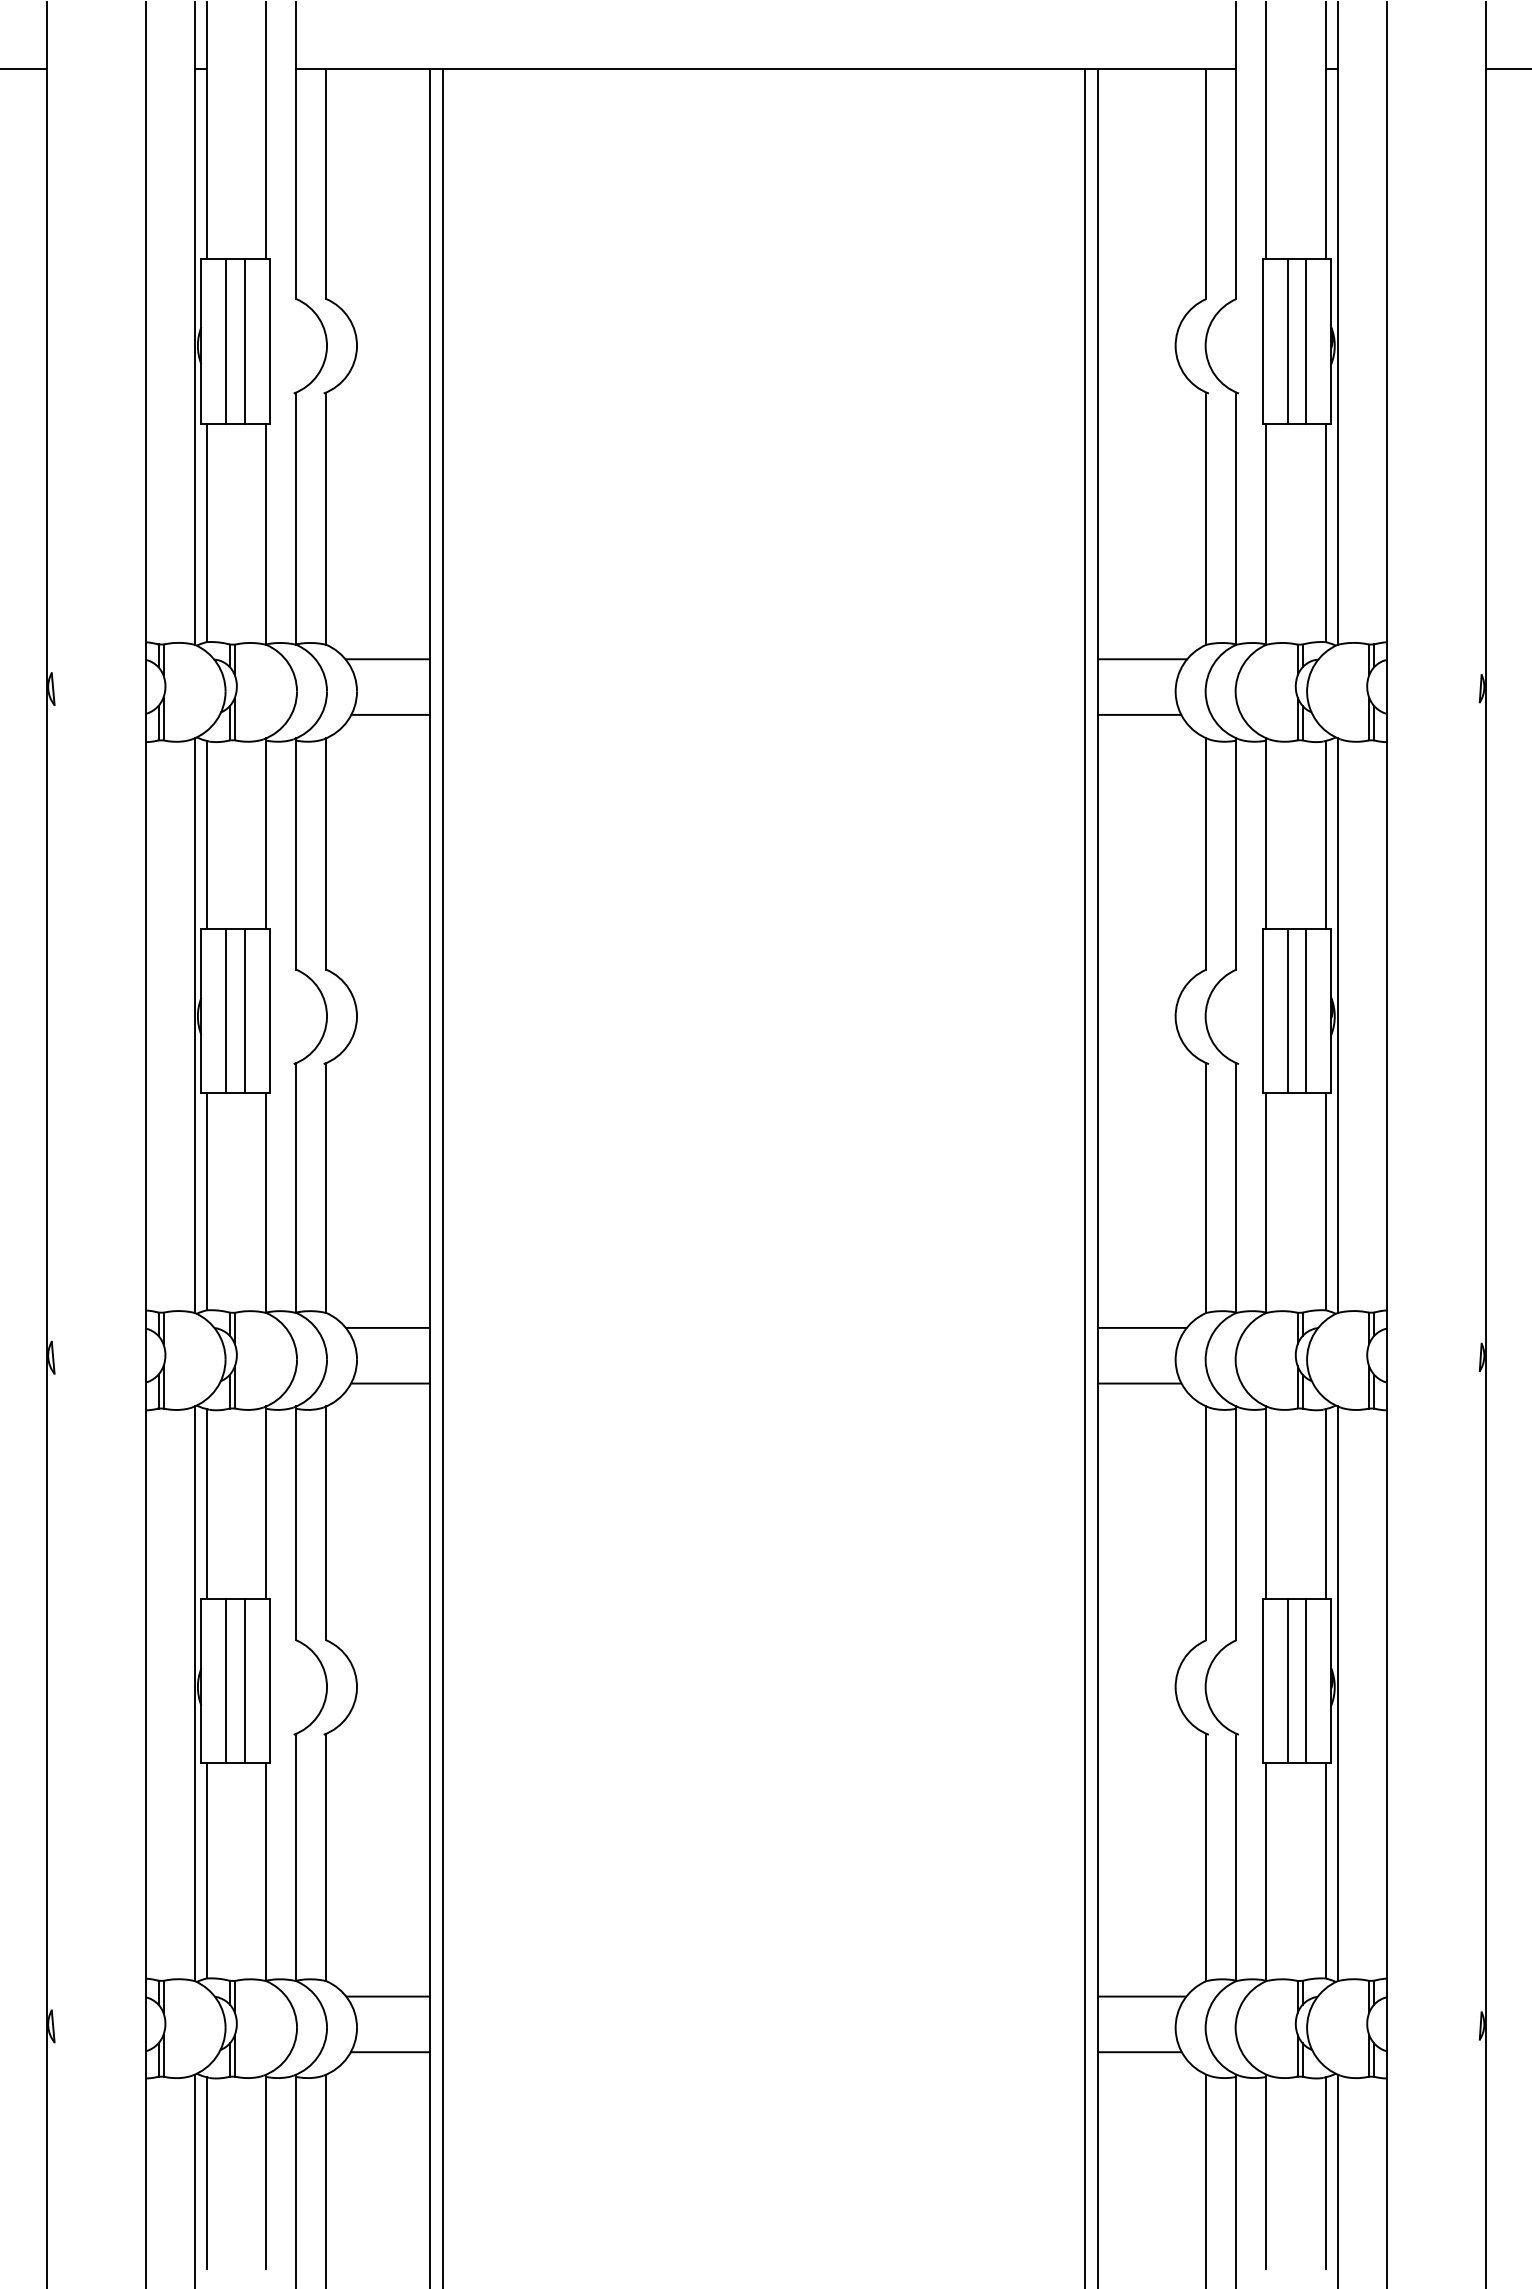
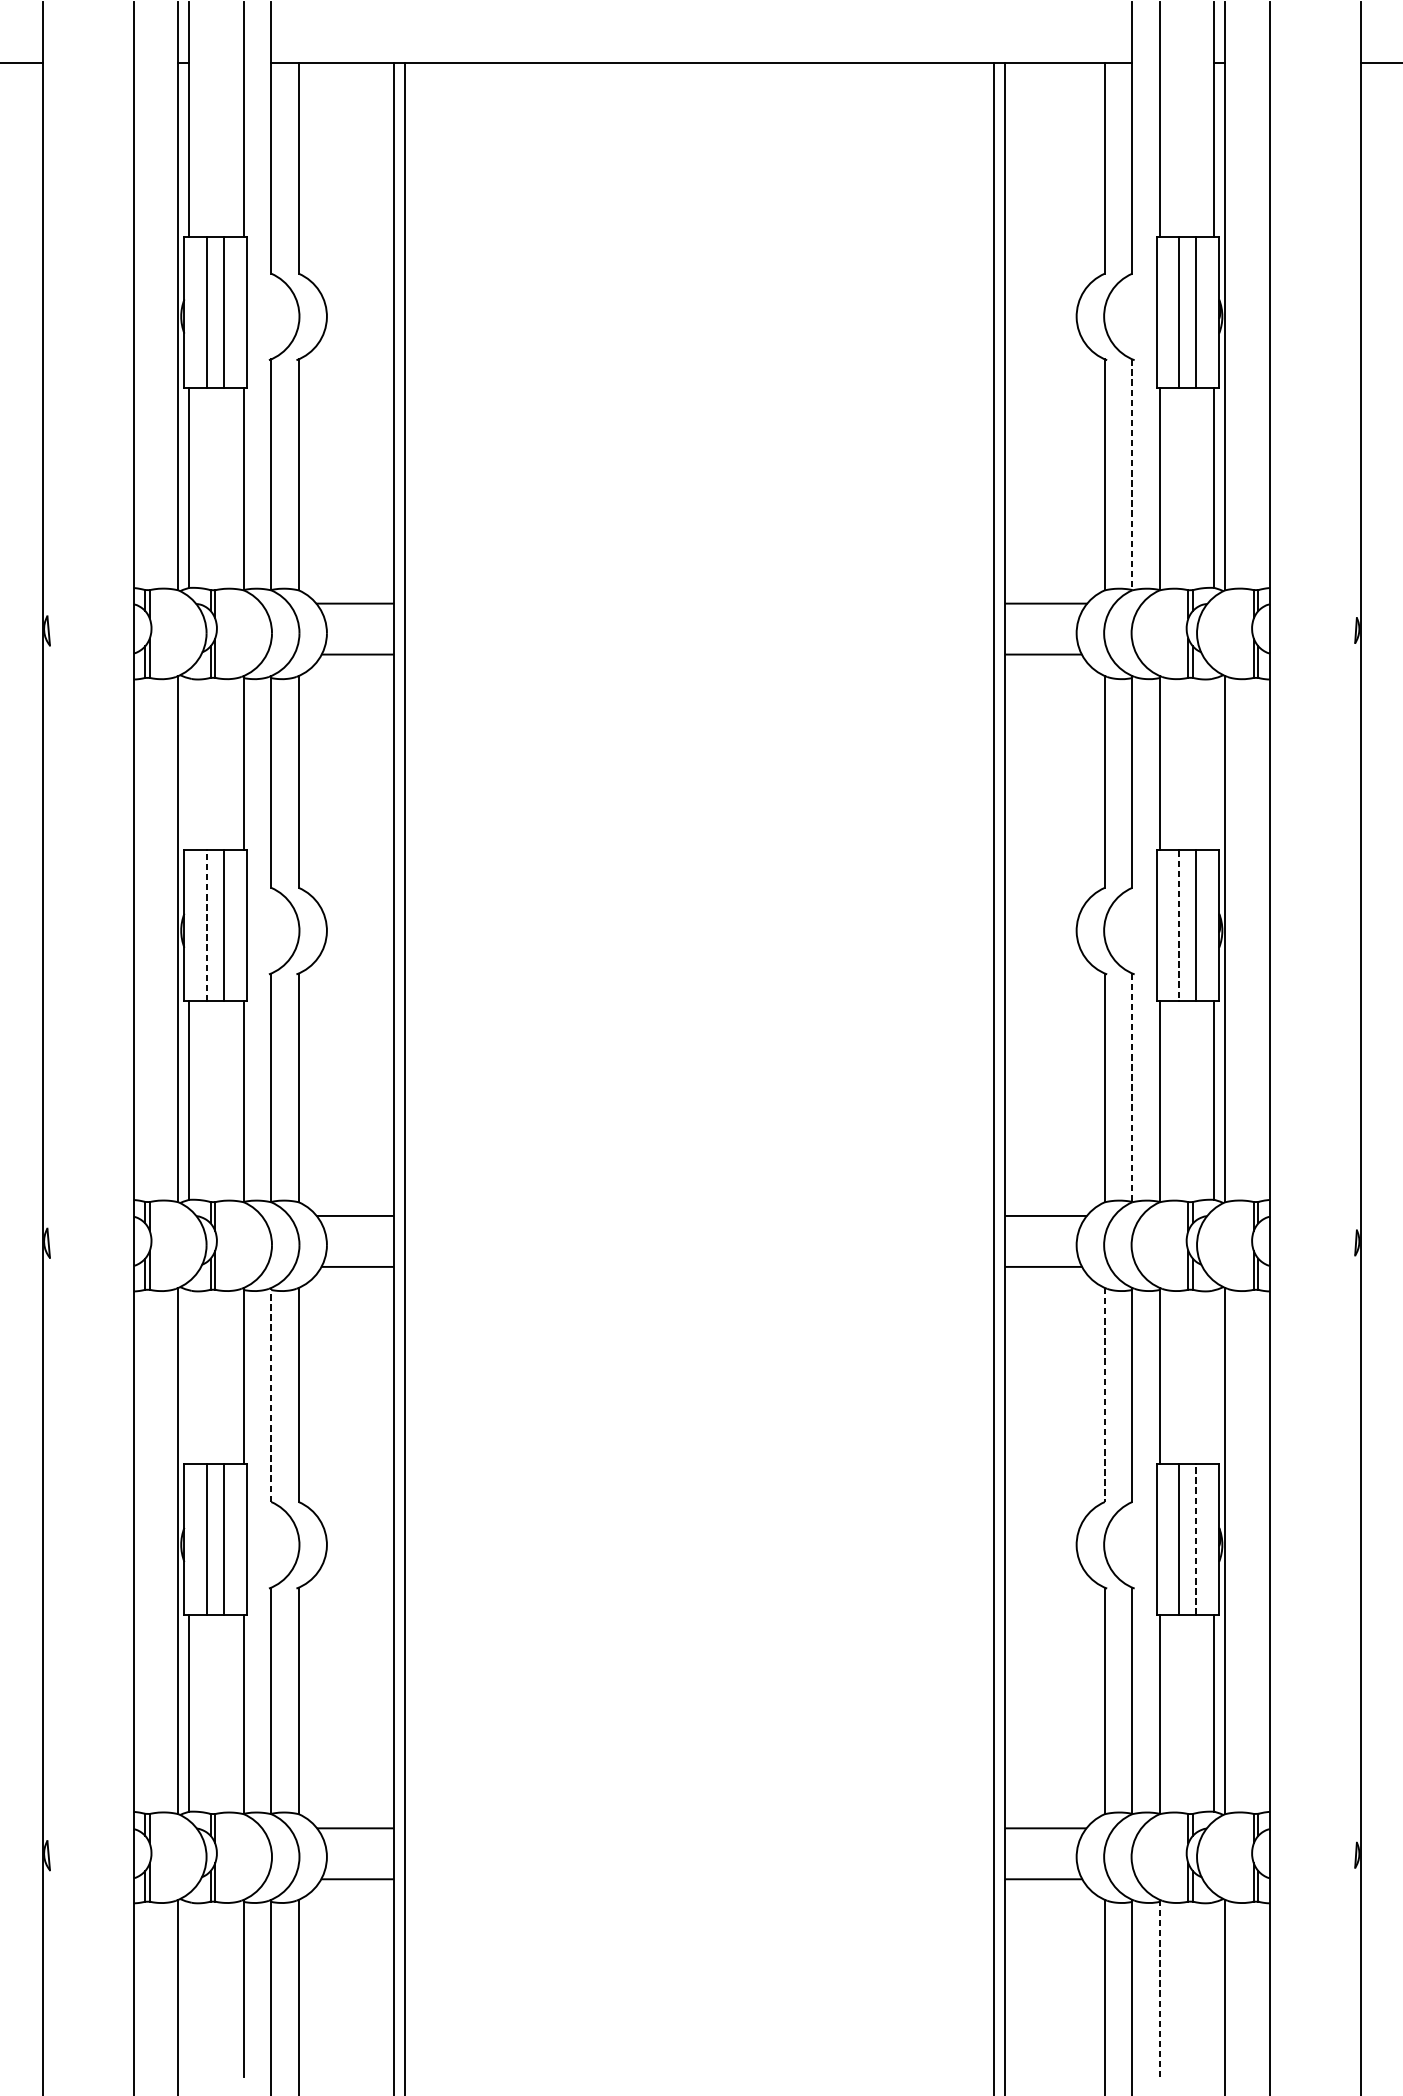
line: (1236, 519) -> (1132, 475), solid -> dashed
line: (206, 834) -> (189, 764), removed
line: (1326, 834) -> (1214, 764), removed
line: (226, 1010) -> (207, 925), solid -> dashed
line: (1287, 1011) -> (1179, 926), solid -> dashed
line: (1236, 1188) -> (1132, 1088), solid -> dashed
line: (206, 1503) -> (189, 1376), removed
line: (1326, 1503) -> (1214, 1376), removed
line: (296, 1523) -> (271, 1395), solid -> dashed
line: (1206, 1523) -> (1104, 1395), solid -> dashed
line: (1306, 1680) -> (1196, 1538), solid -> dashed
line: (1266, 2171) -> (1159, 1988), solid -> dashed
line: (206, 2172) -> (189, 1989), removed
line: (1326, 2172) -> (1214, 1989), removed

